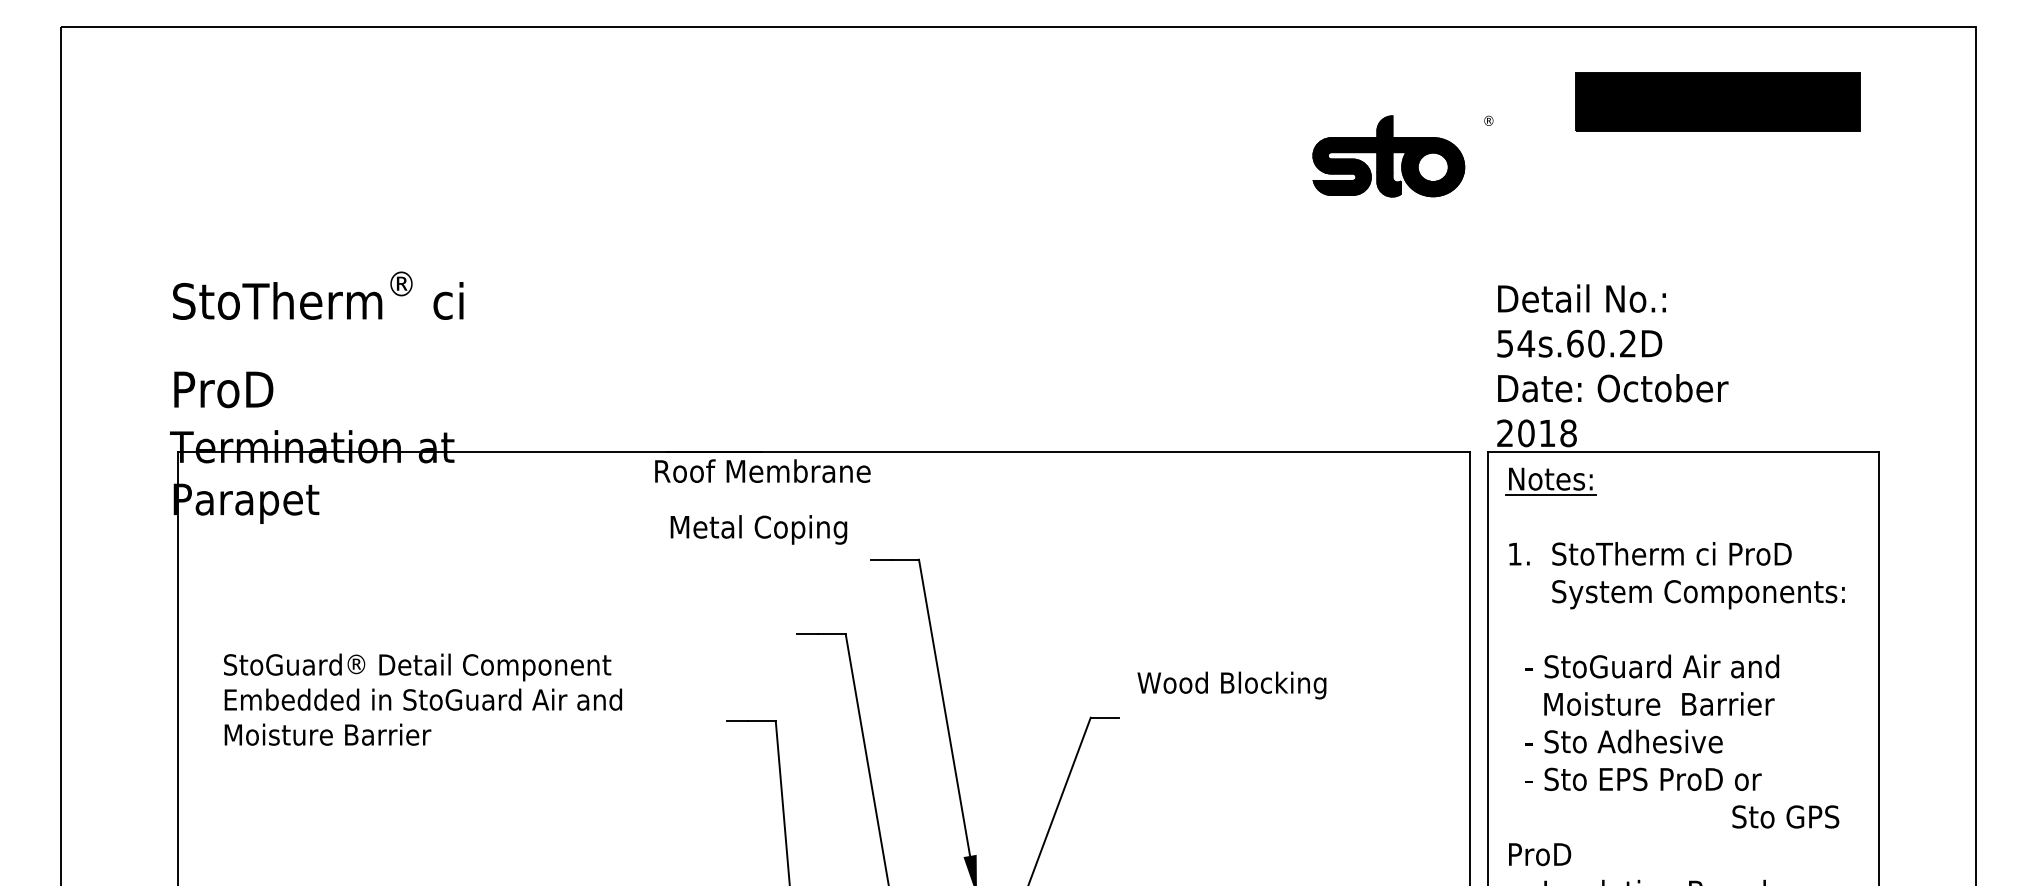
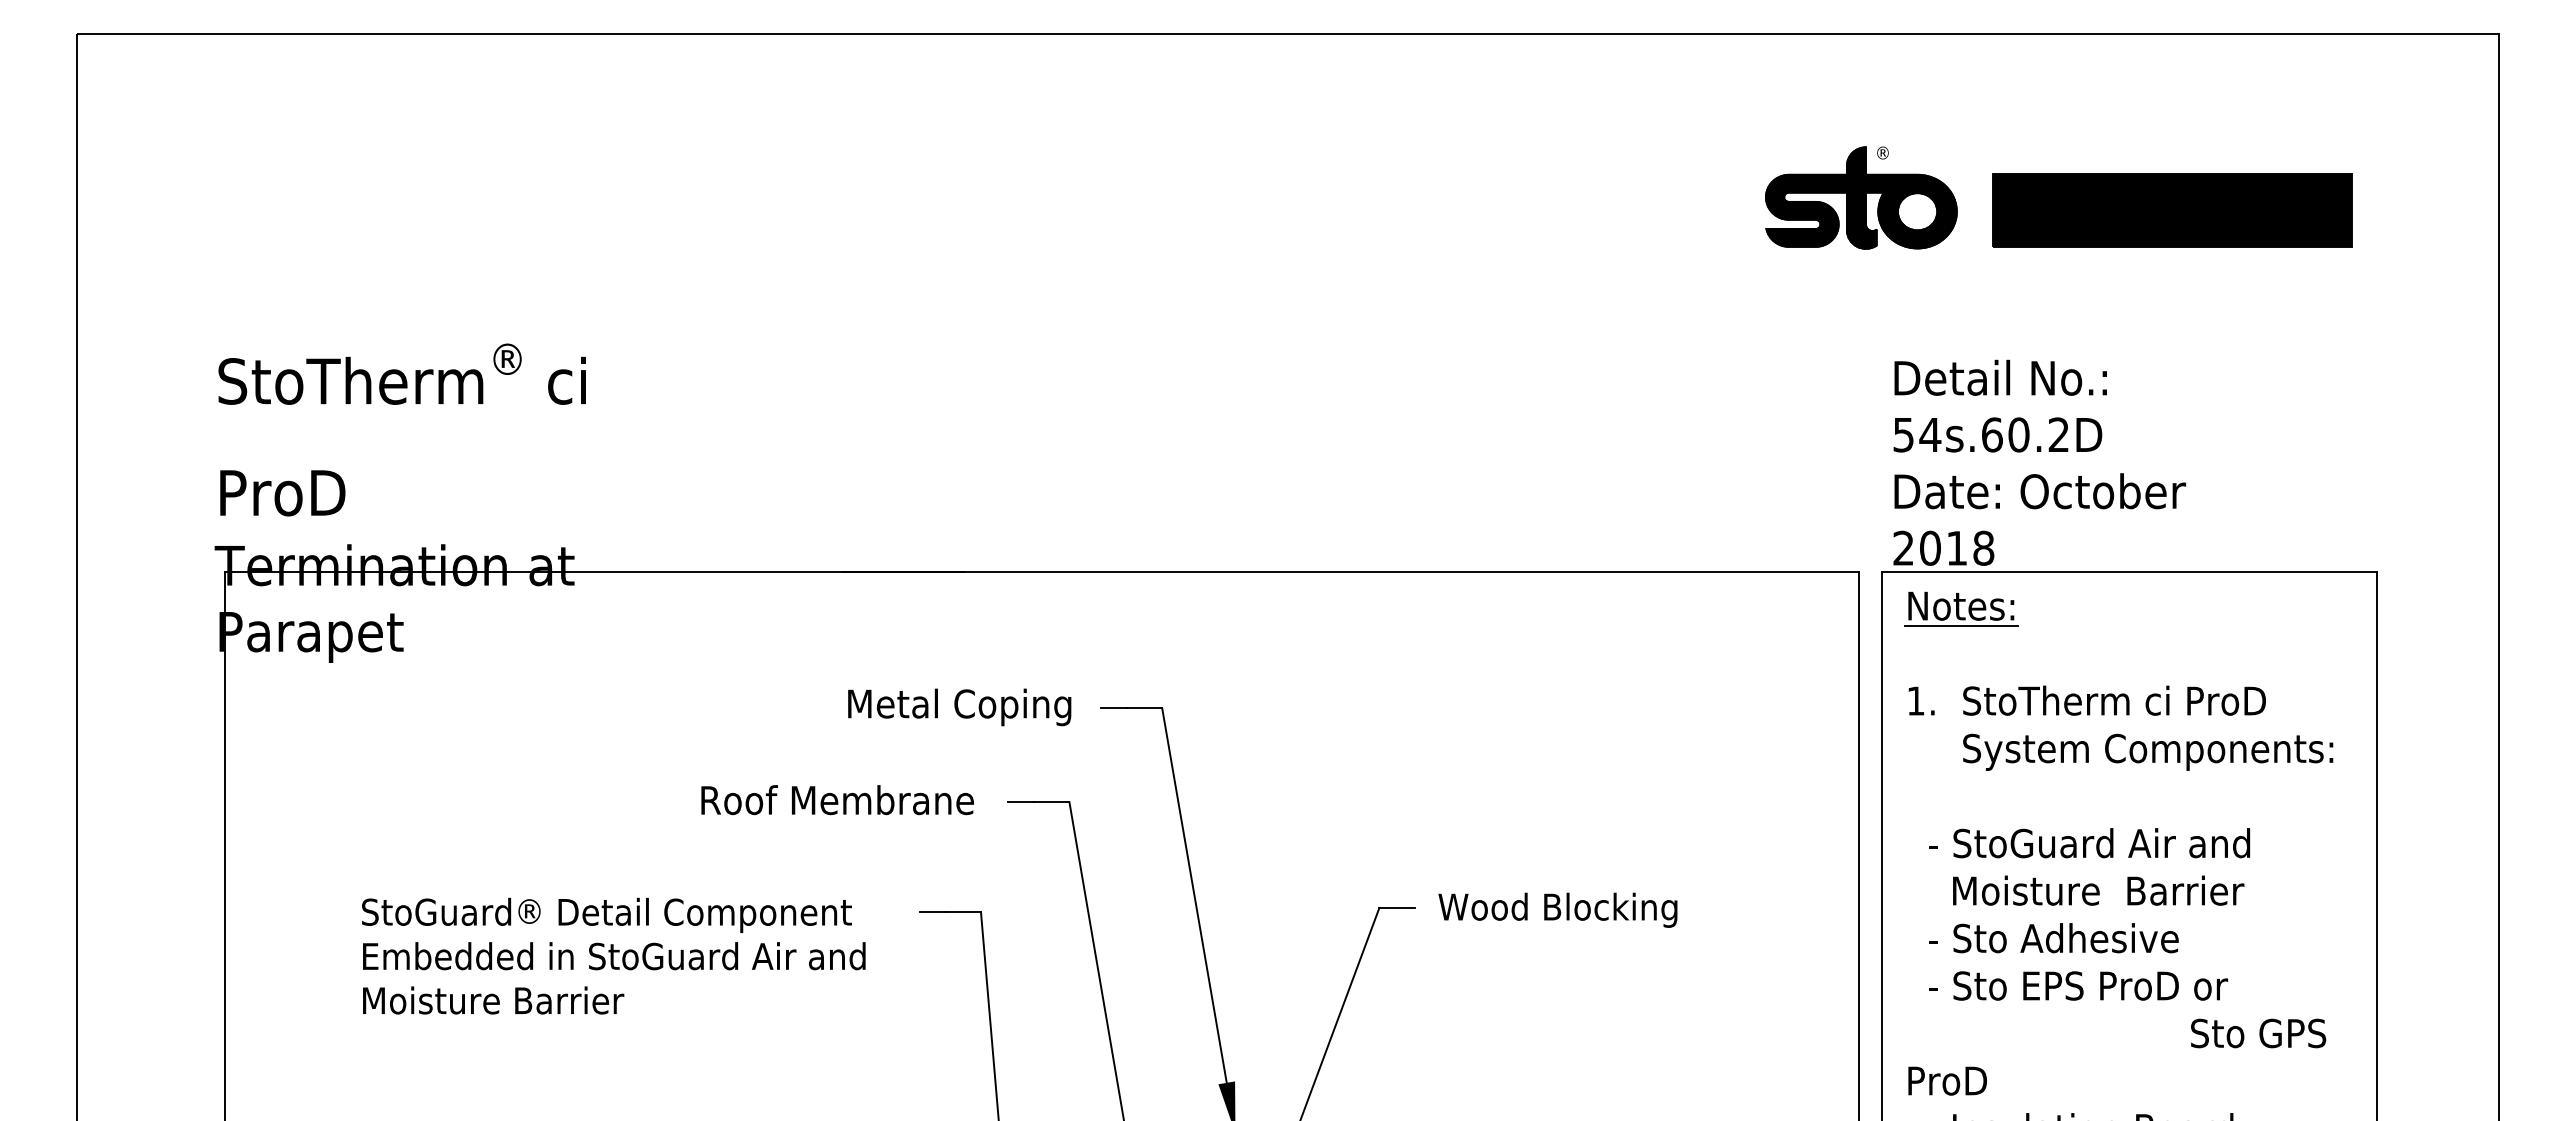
part: (1717, 101) -> (2172, 210), moved
part: (1388, 156) -> (1861, 197), moved
text: (762, 471) -> (837, 800), moved
text: (758, 529) -> (959, 707), moved
text: (1231, 684) -> (1557, 909), moved
text: (422, 699) -> (613, 955), moved

